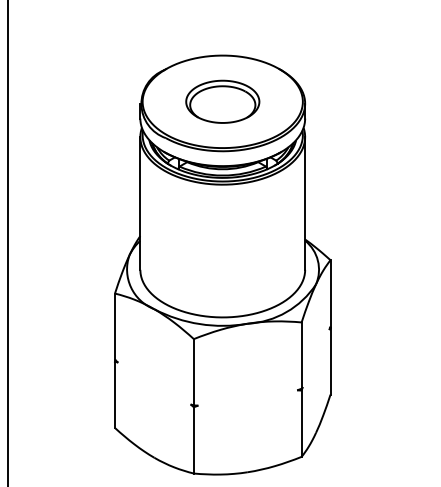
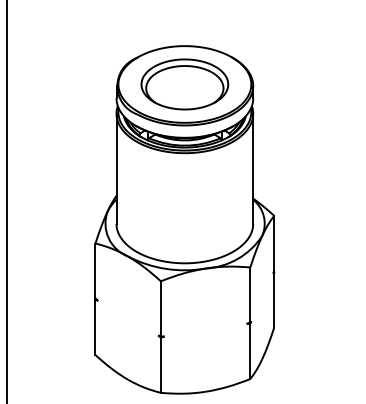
part: (222, 101) -> (184, 84), size x1.43

